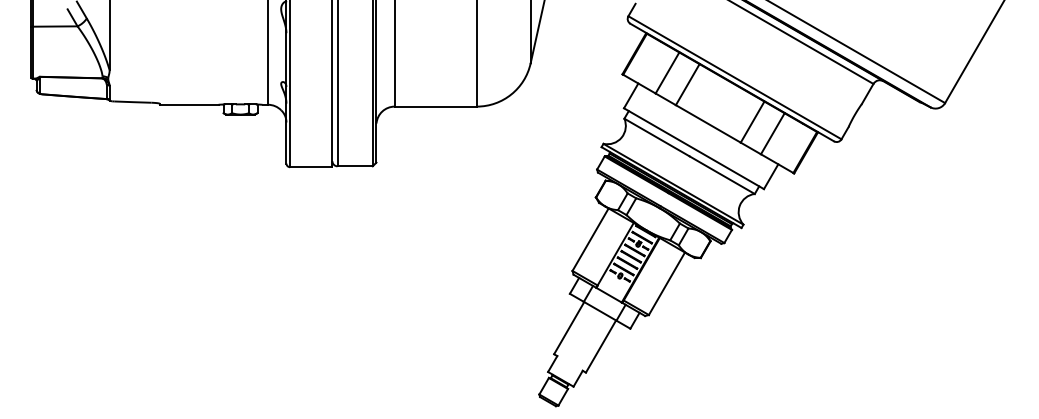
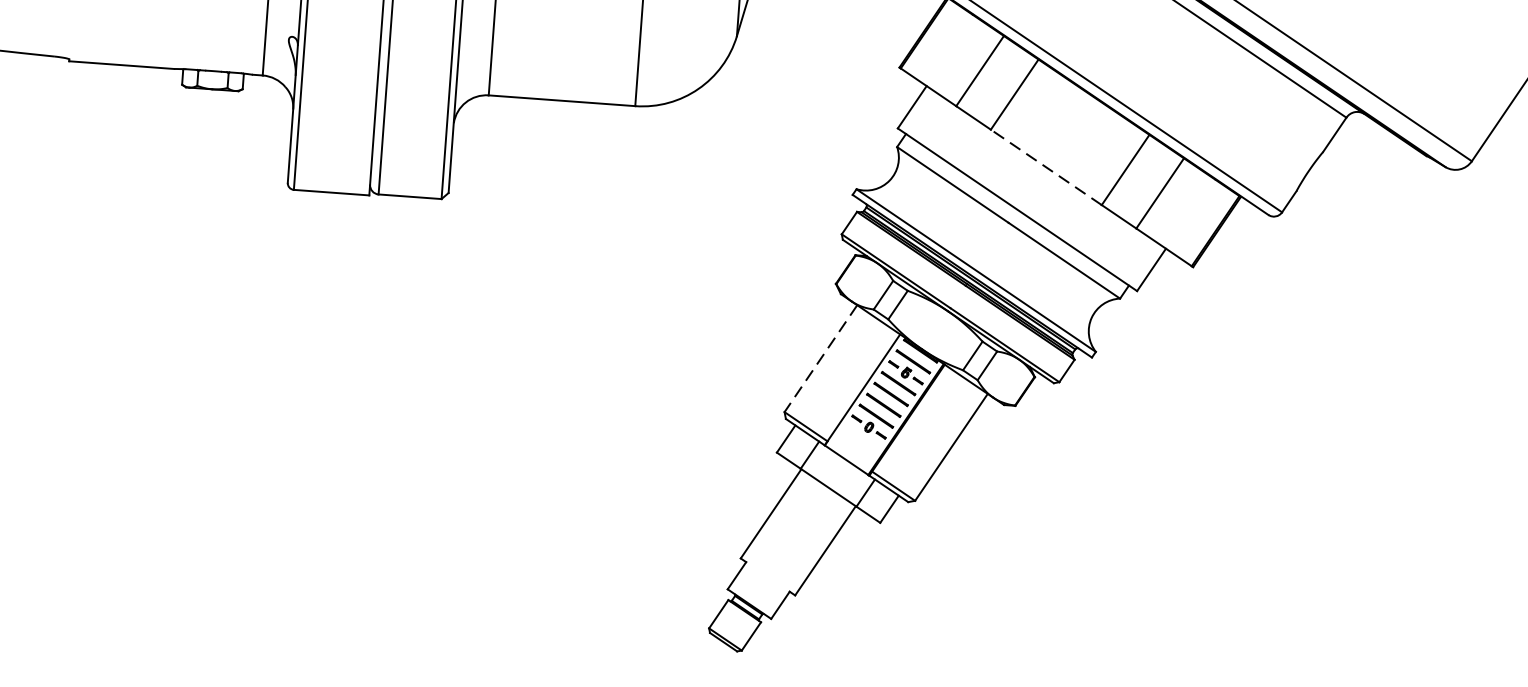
line: (707, 123) -> (1044, 166), solid -> dashed
line: (590, 240) -> (820, 360), solid -> dashed

